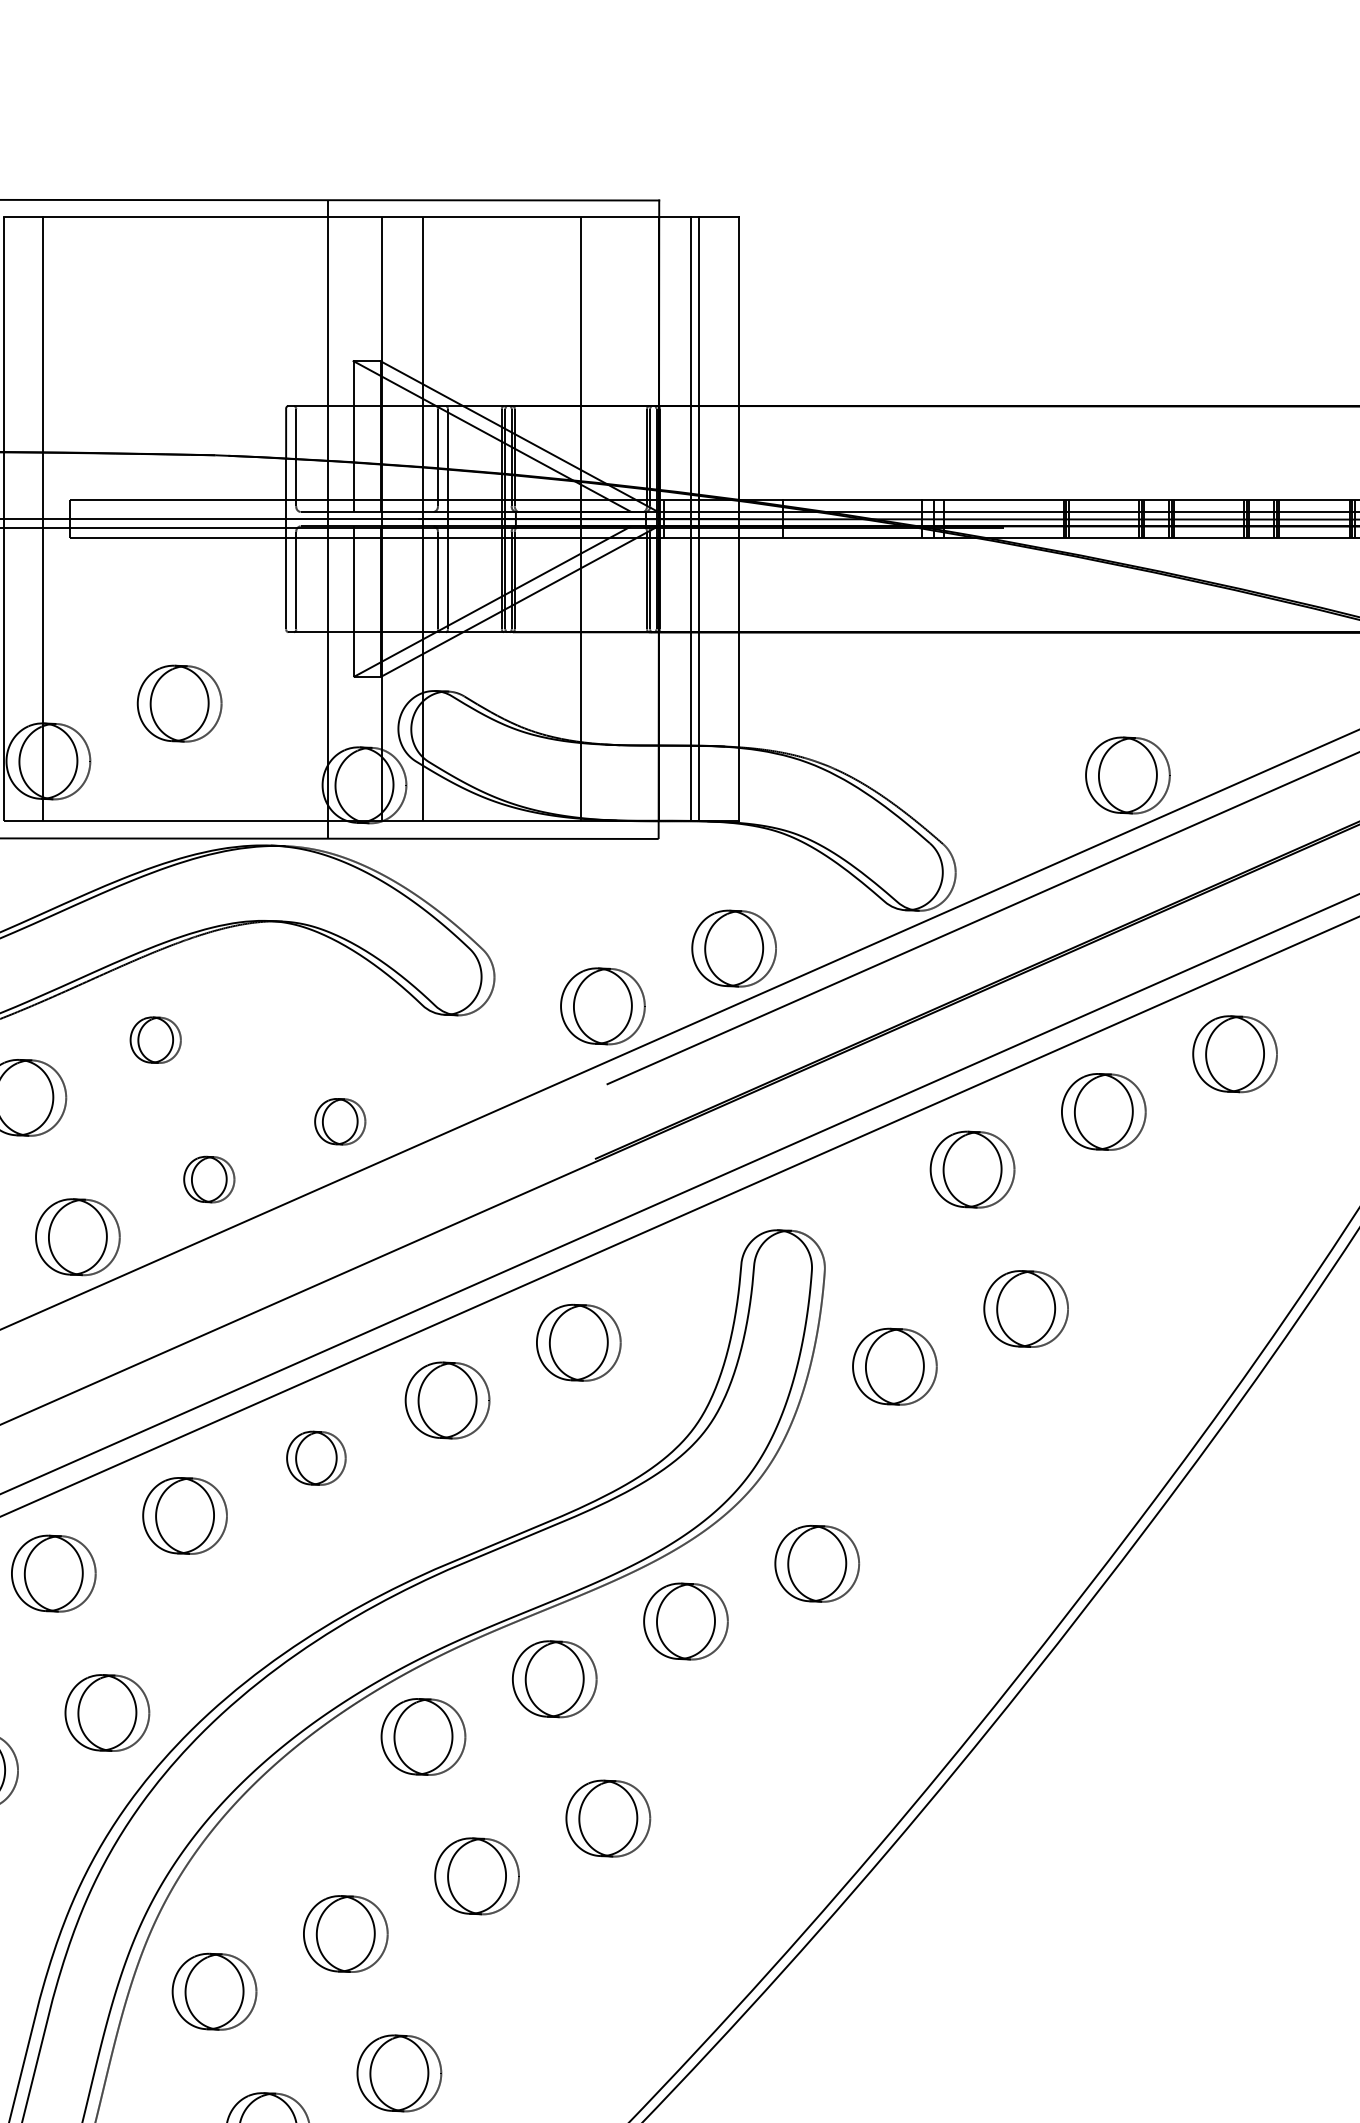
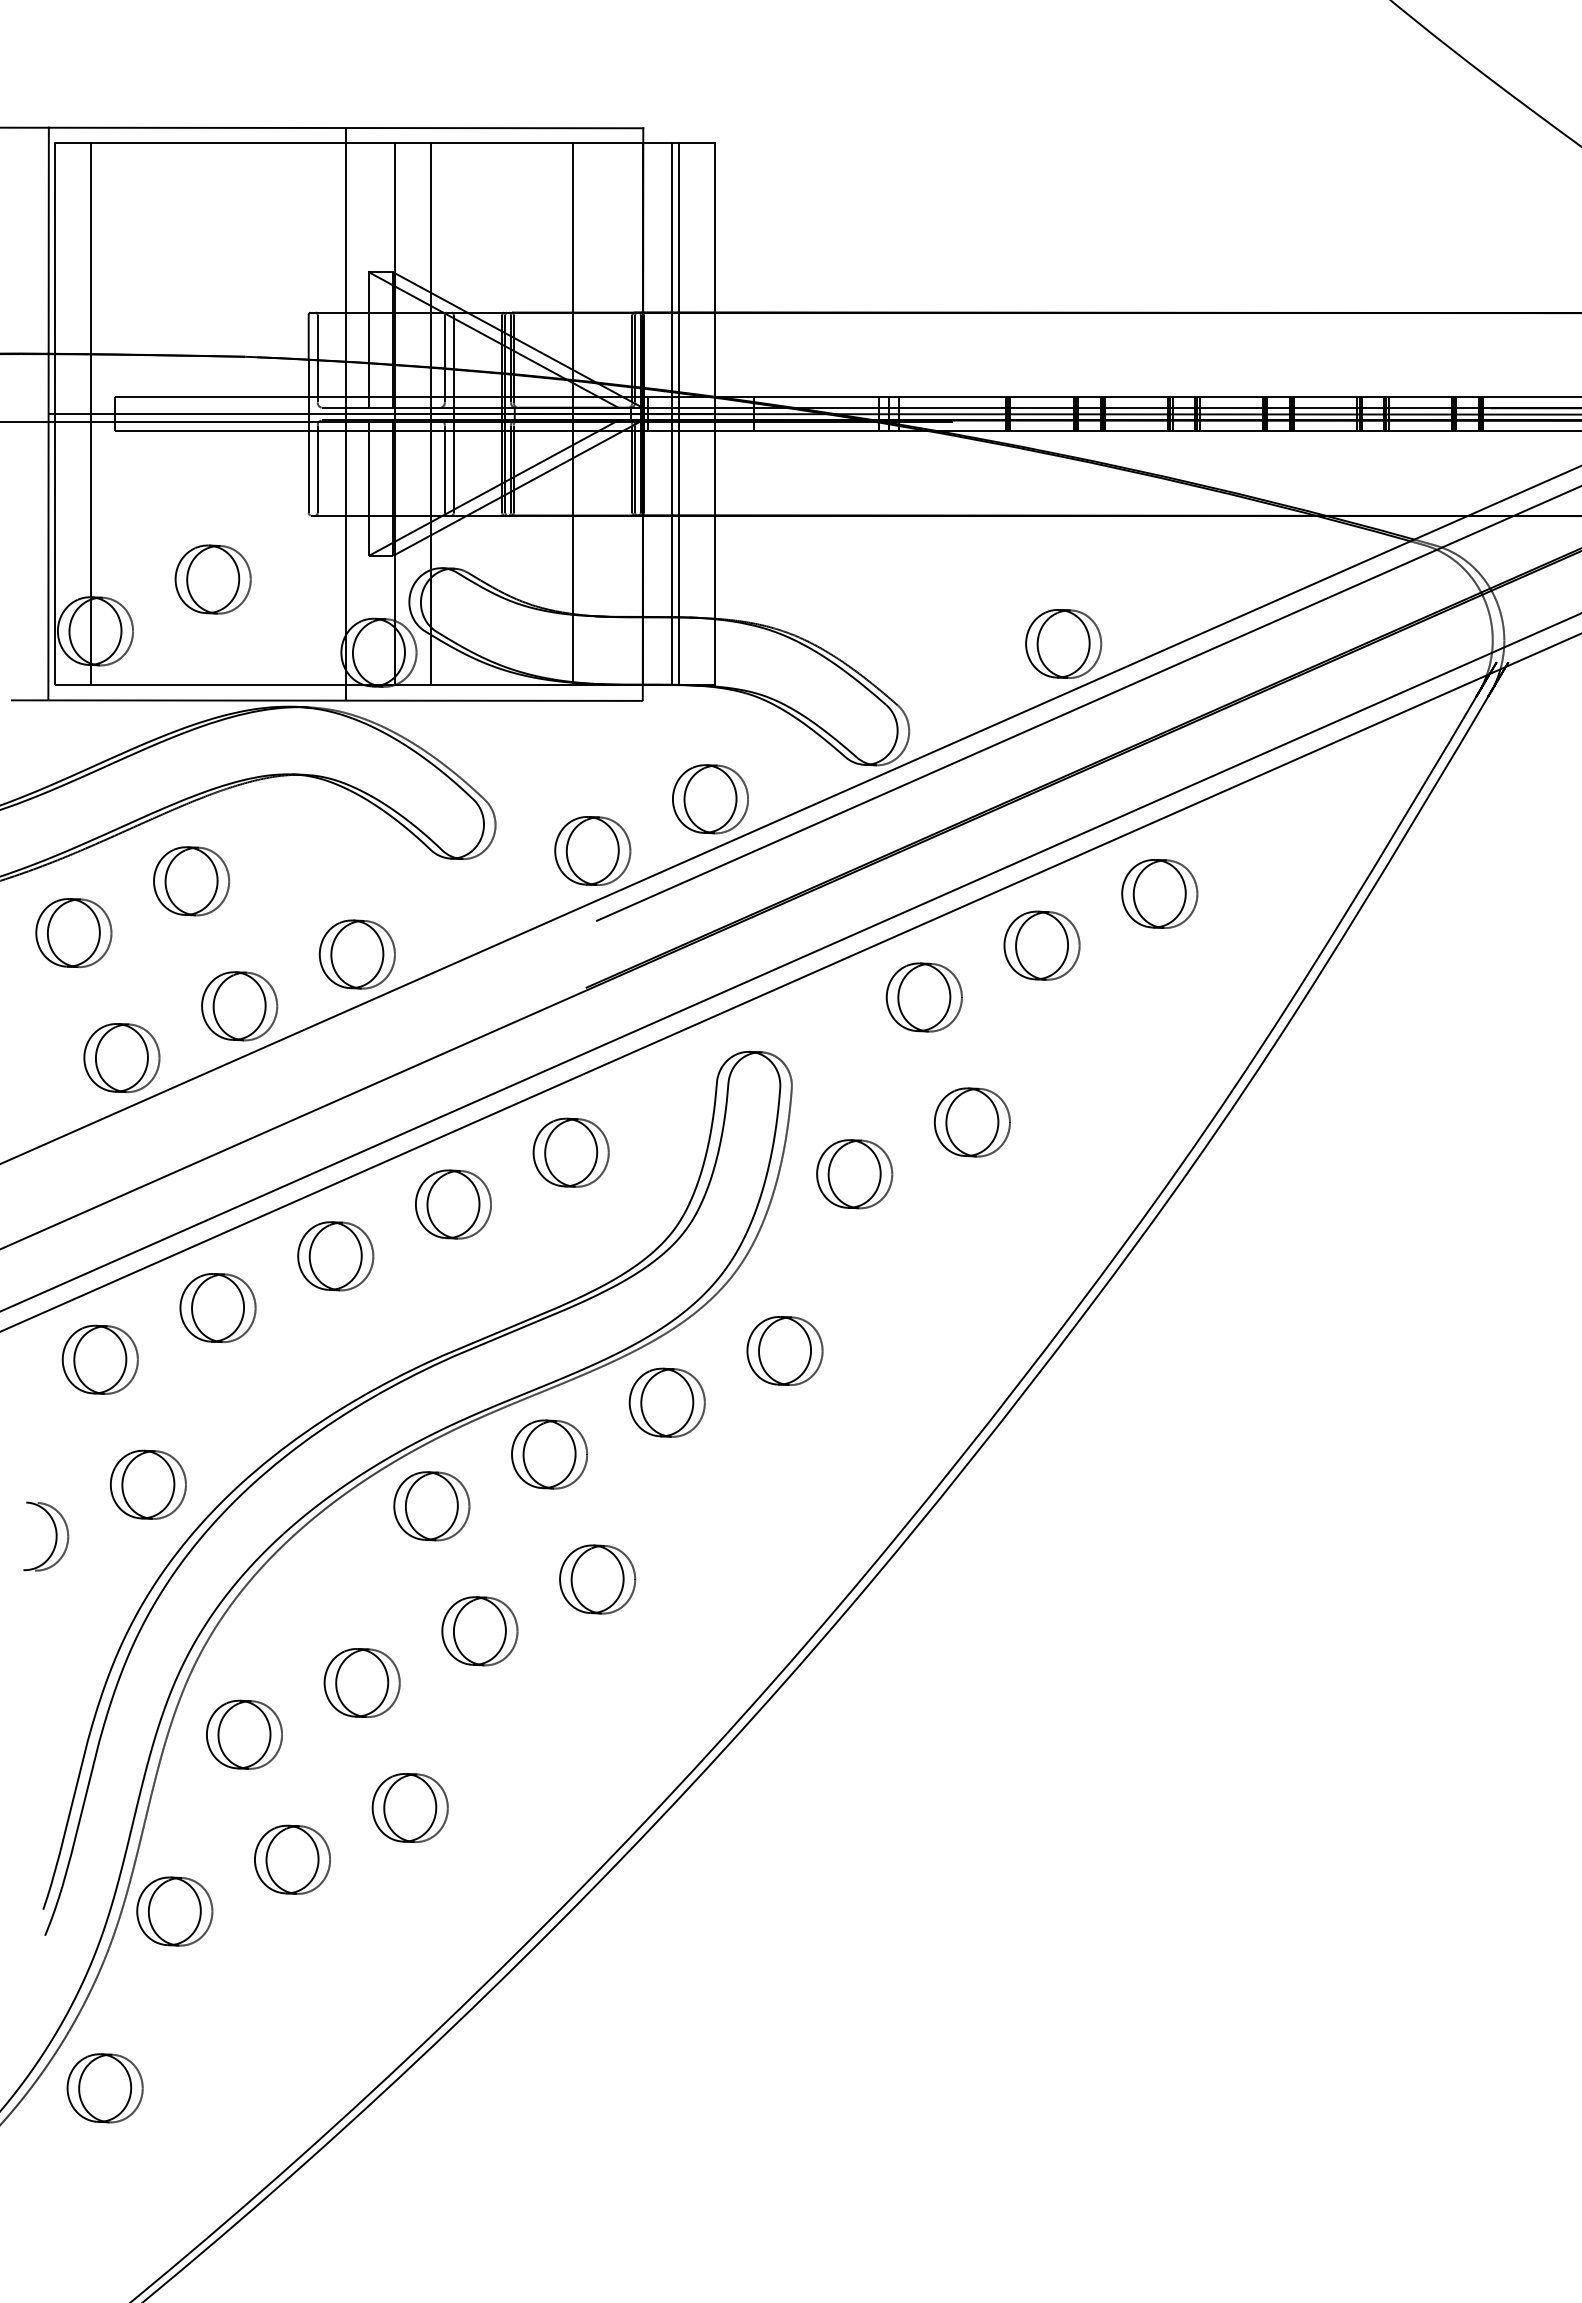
part: (155, 1040) -> (191, 881), size x1.67
part: (339, 1121) -> (356, 954), size x1.67
part: (208, 1179) -> (239, 1006), size x1.67
part: (316, 1458) -> (335, 1256), size x1.43

